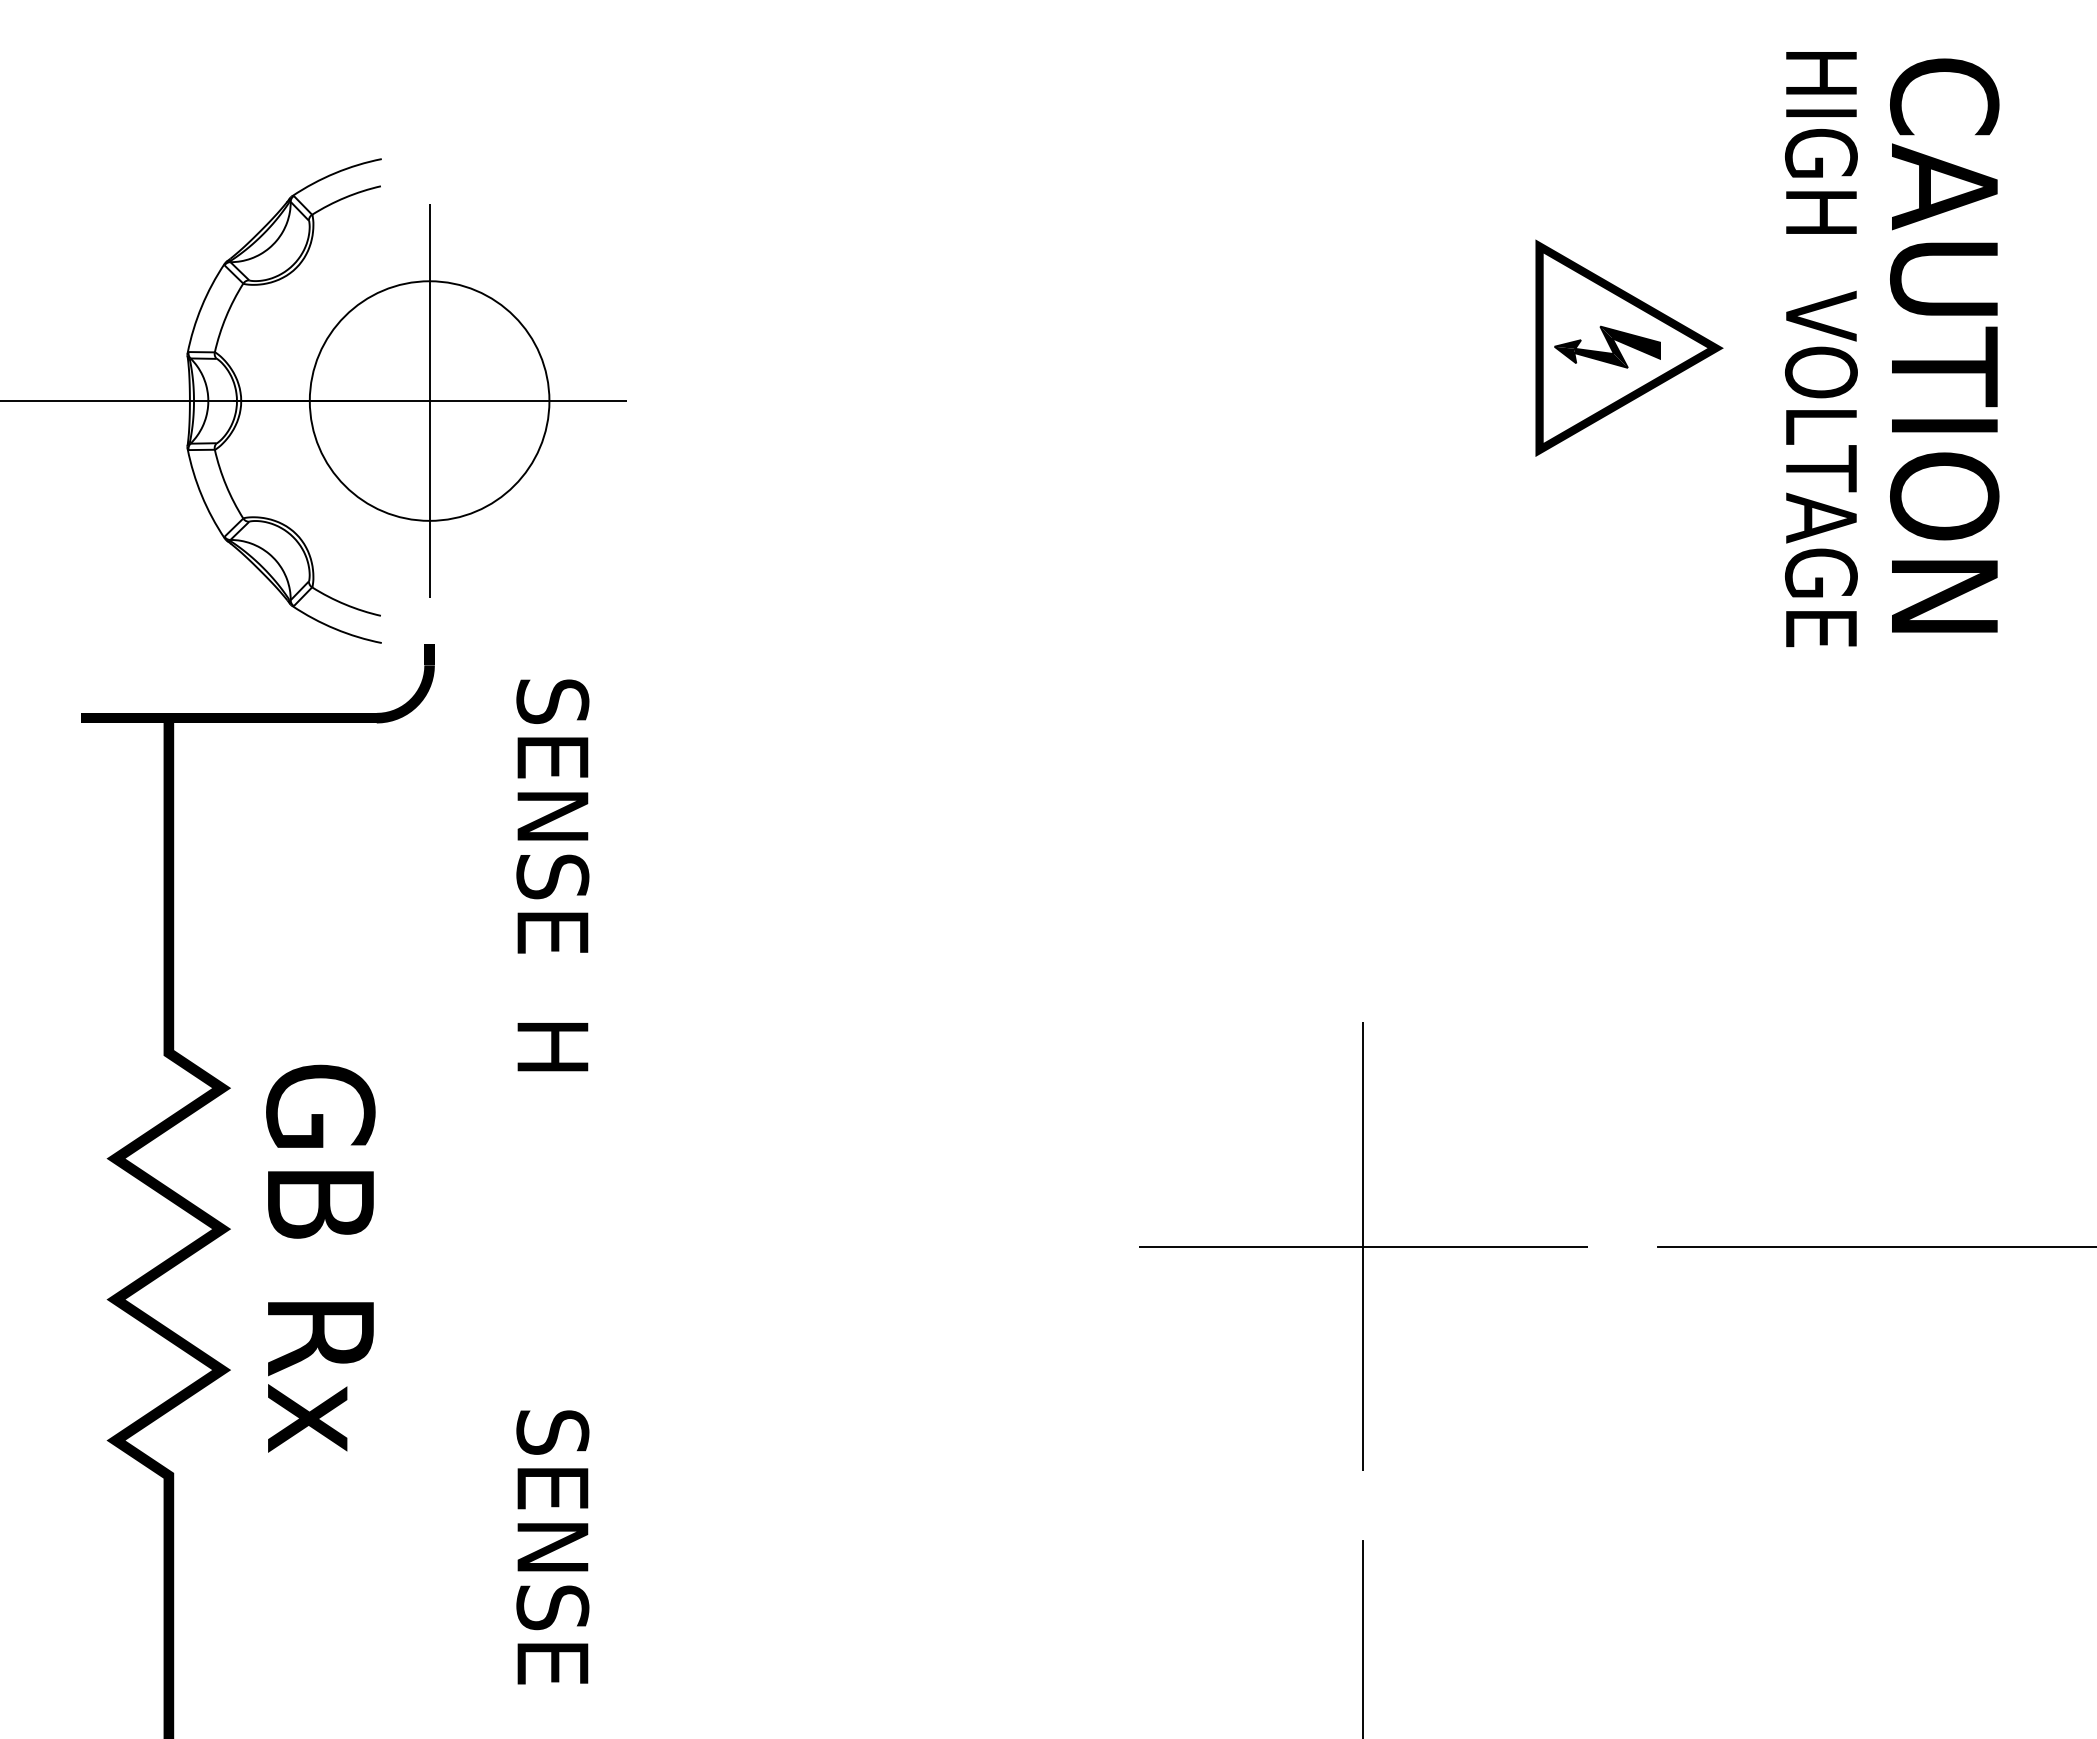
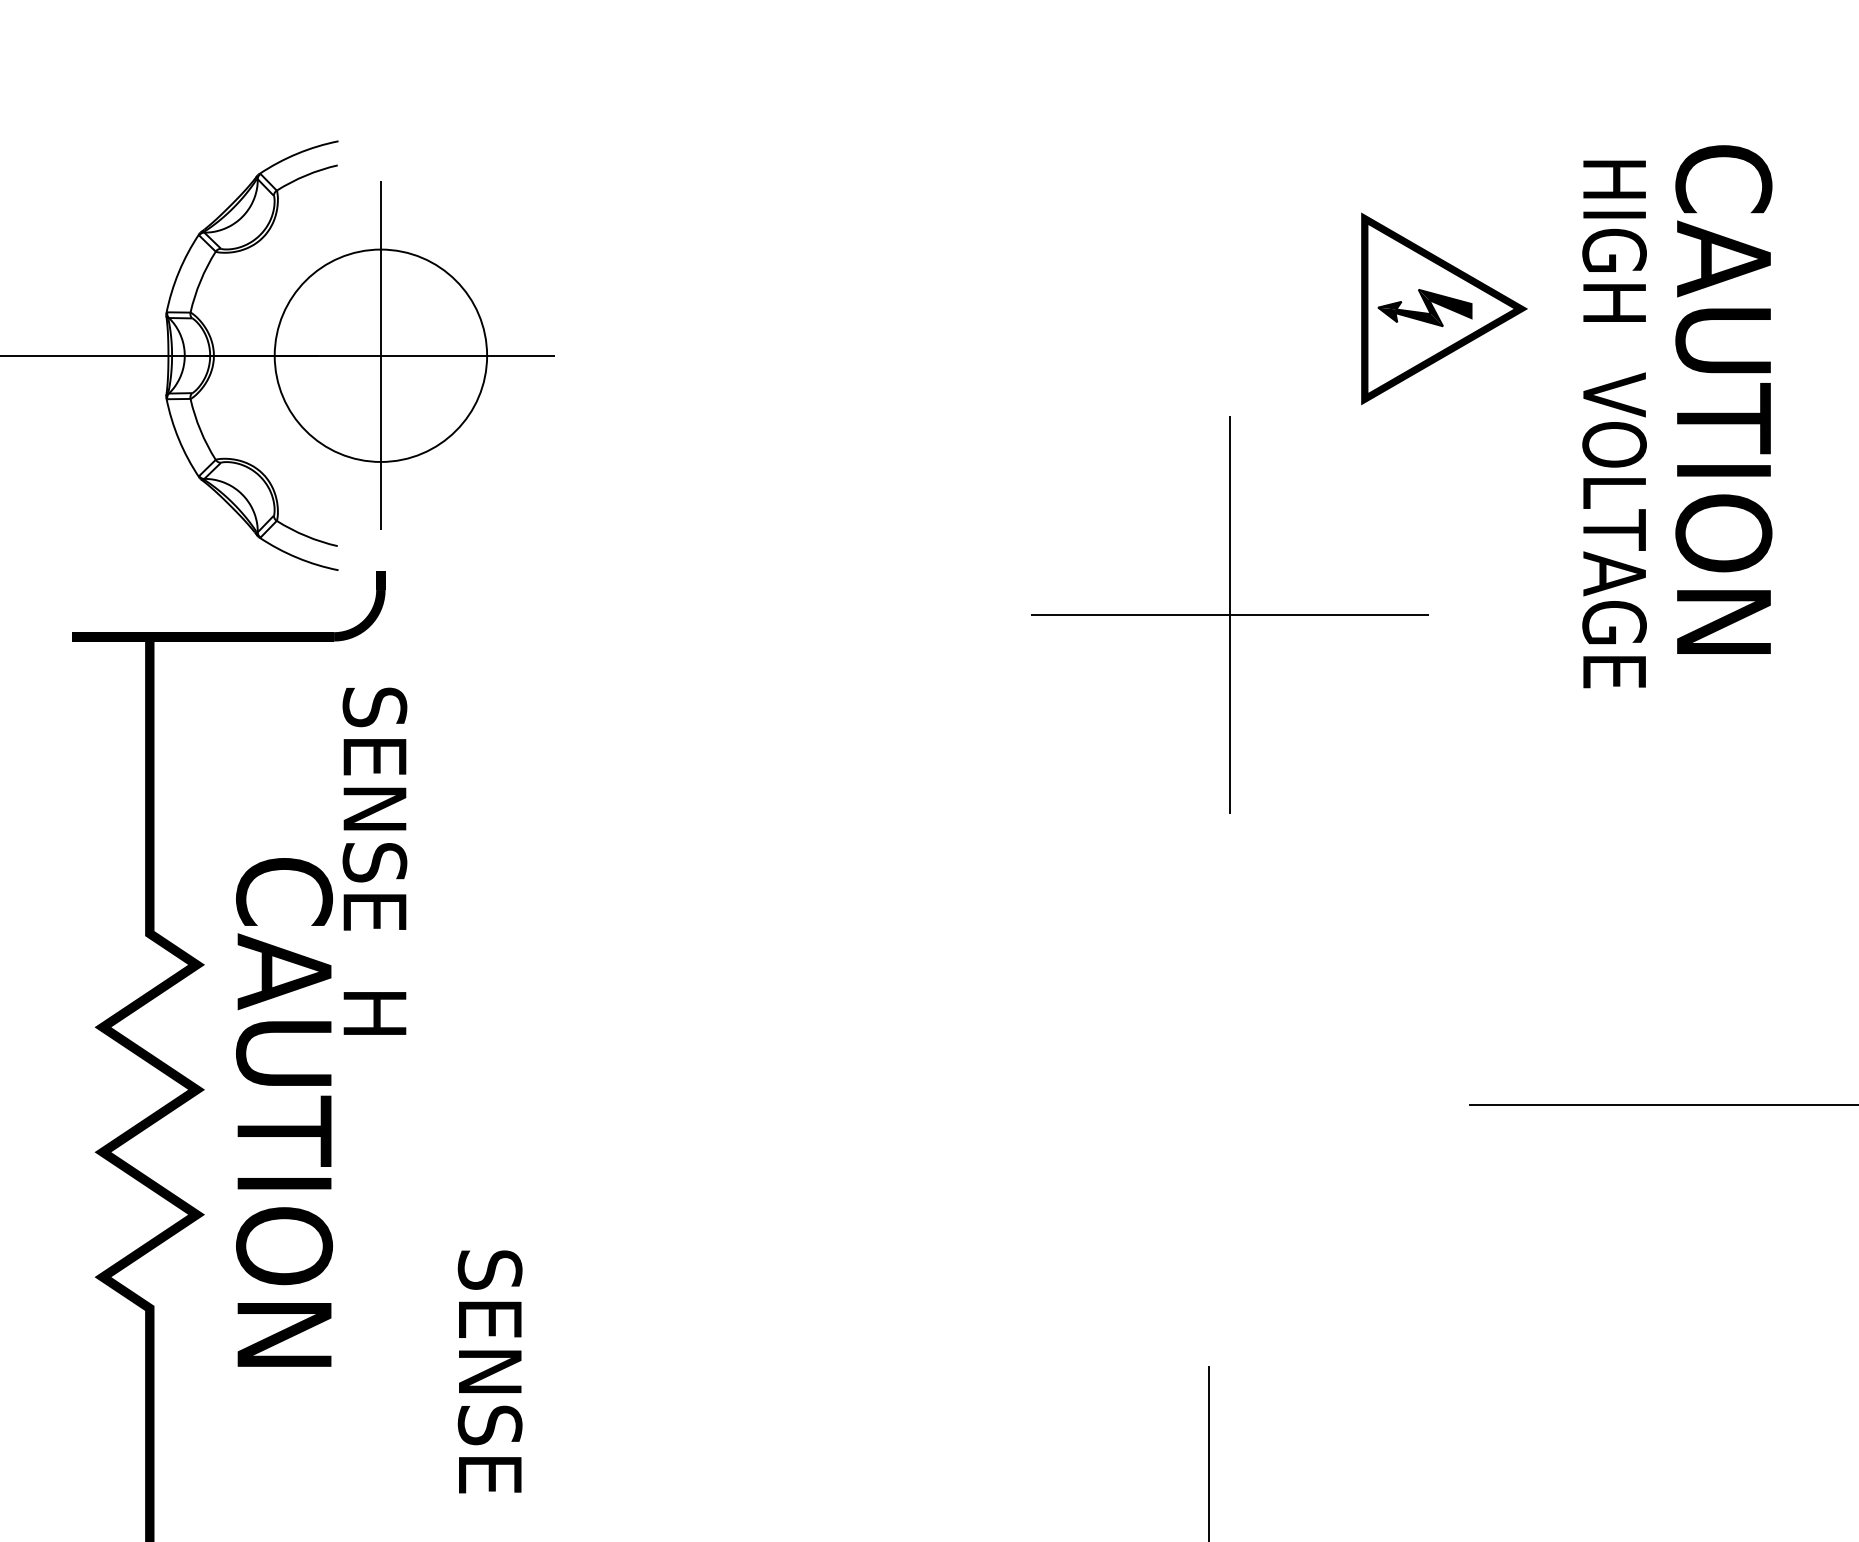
text: (1944, 345) -> (1723, 399), moved
text: (1821, 349) -> (1614, 424), moved
text: (552, 875) -> (374, 861), moved
part: (1363, 1246) -> (1229, 614), moved
text: (320, 1254) -> (284, 1112), GB Rx -> CAUTION

